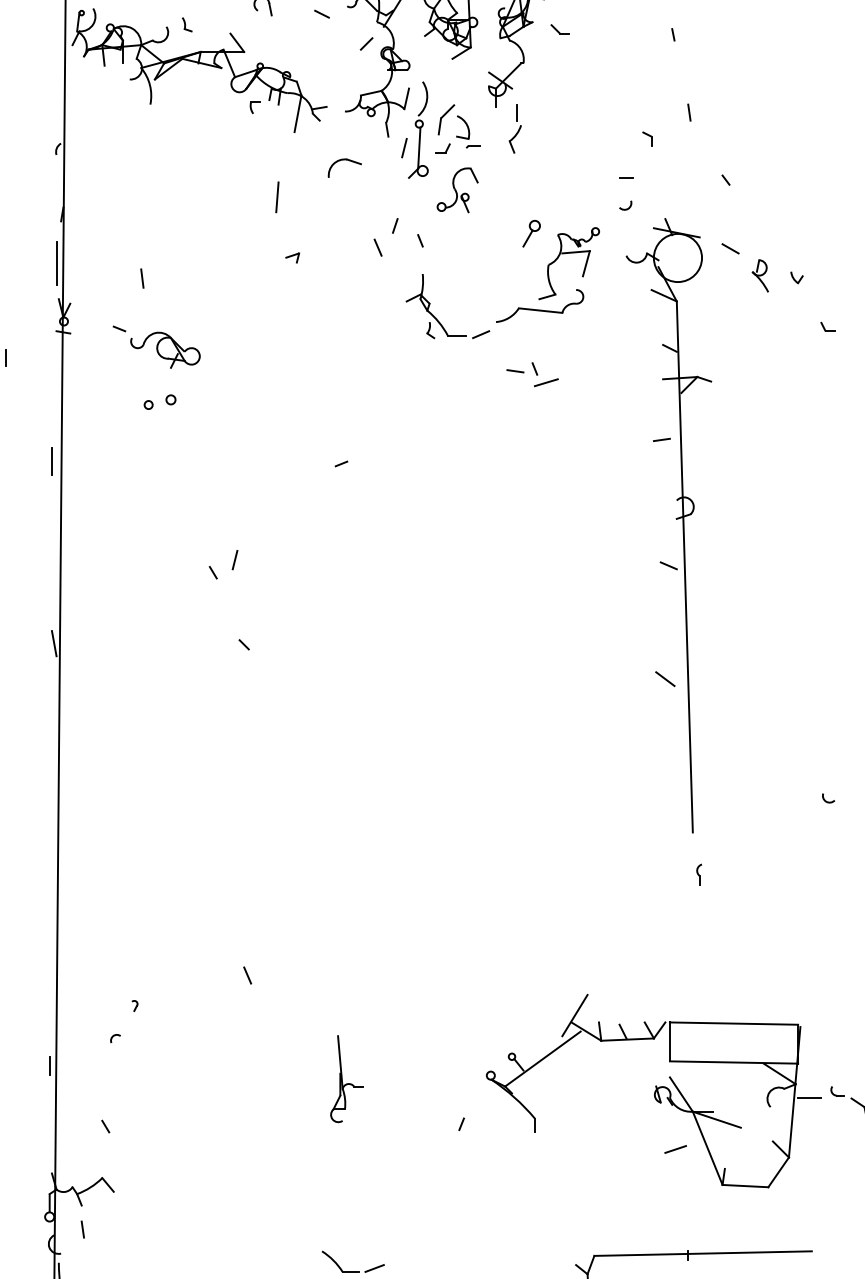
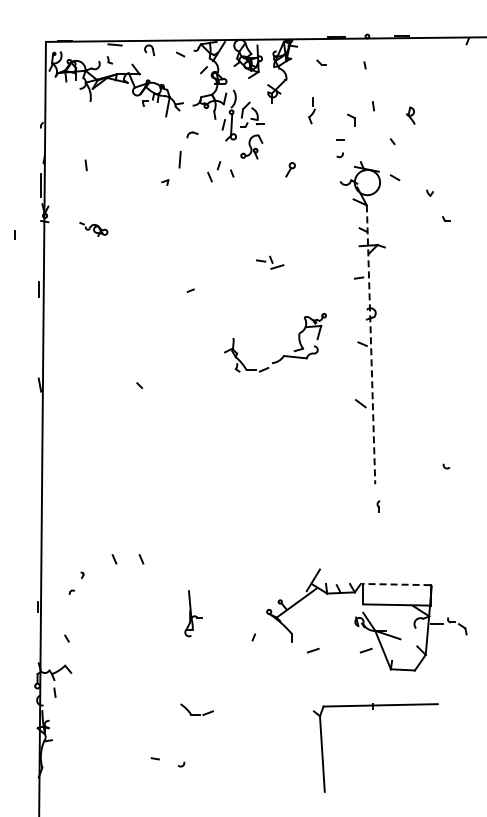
part: (559, 29) -> (321, 62), moved
part: (514, 128) -> (311, 110), moved
part: (647, 137) -> (351, 119), size x1.6
part: (344, 166) -> (192, 134), size x0.6
line: (276, 196) -> (179, 159), moved
part: (759, 275) -> (410, 115), moved
line: (140, 278) -> (85, 165), moved
part: (518, 307) -> (283, 355), moved
part: (156, 347) -> (93, 229), size x0.6
part: (533, 374) -> (270, 262), moved
part: (160, 400) -> (95, 257), removed
part: (222, 564) -> (128, 343), removed
line: (685, 568) -> (371, 345), solid -> dashed
line: (196, 975) -> (114, 559), added
line: (733, 1023) -> (396, 584), solid -> dashed
line: (573, 1149) -> (312, 650), added

